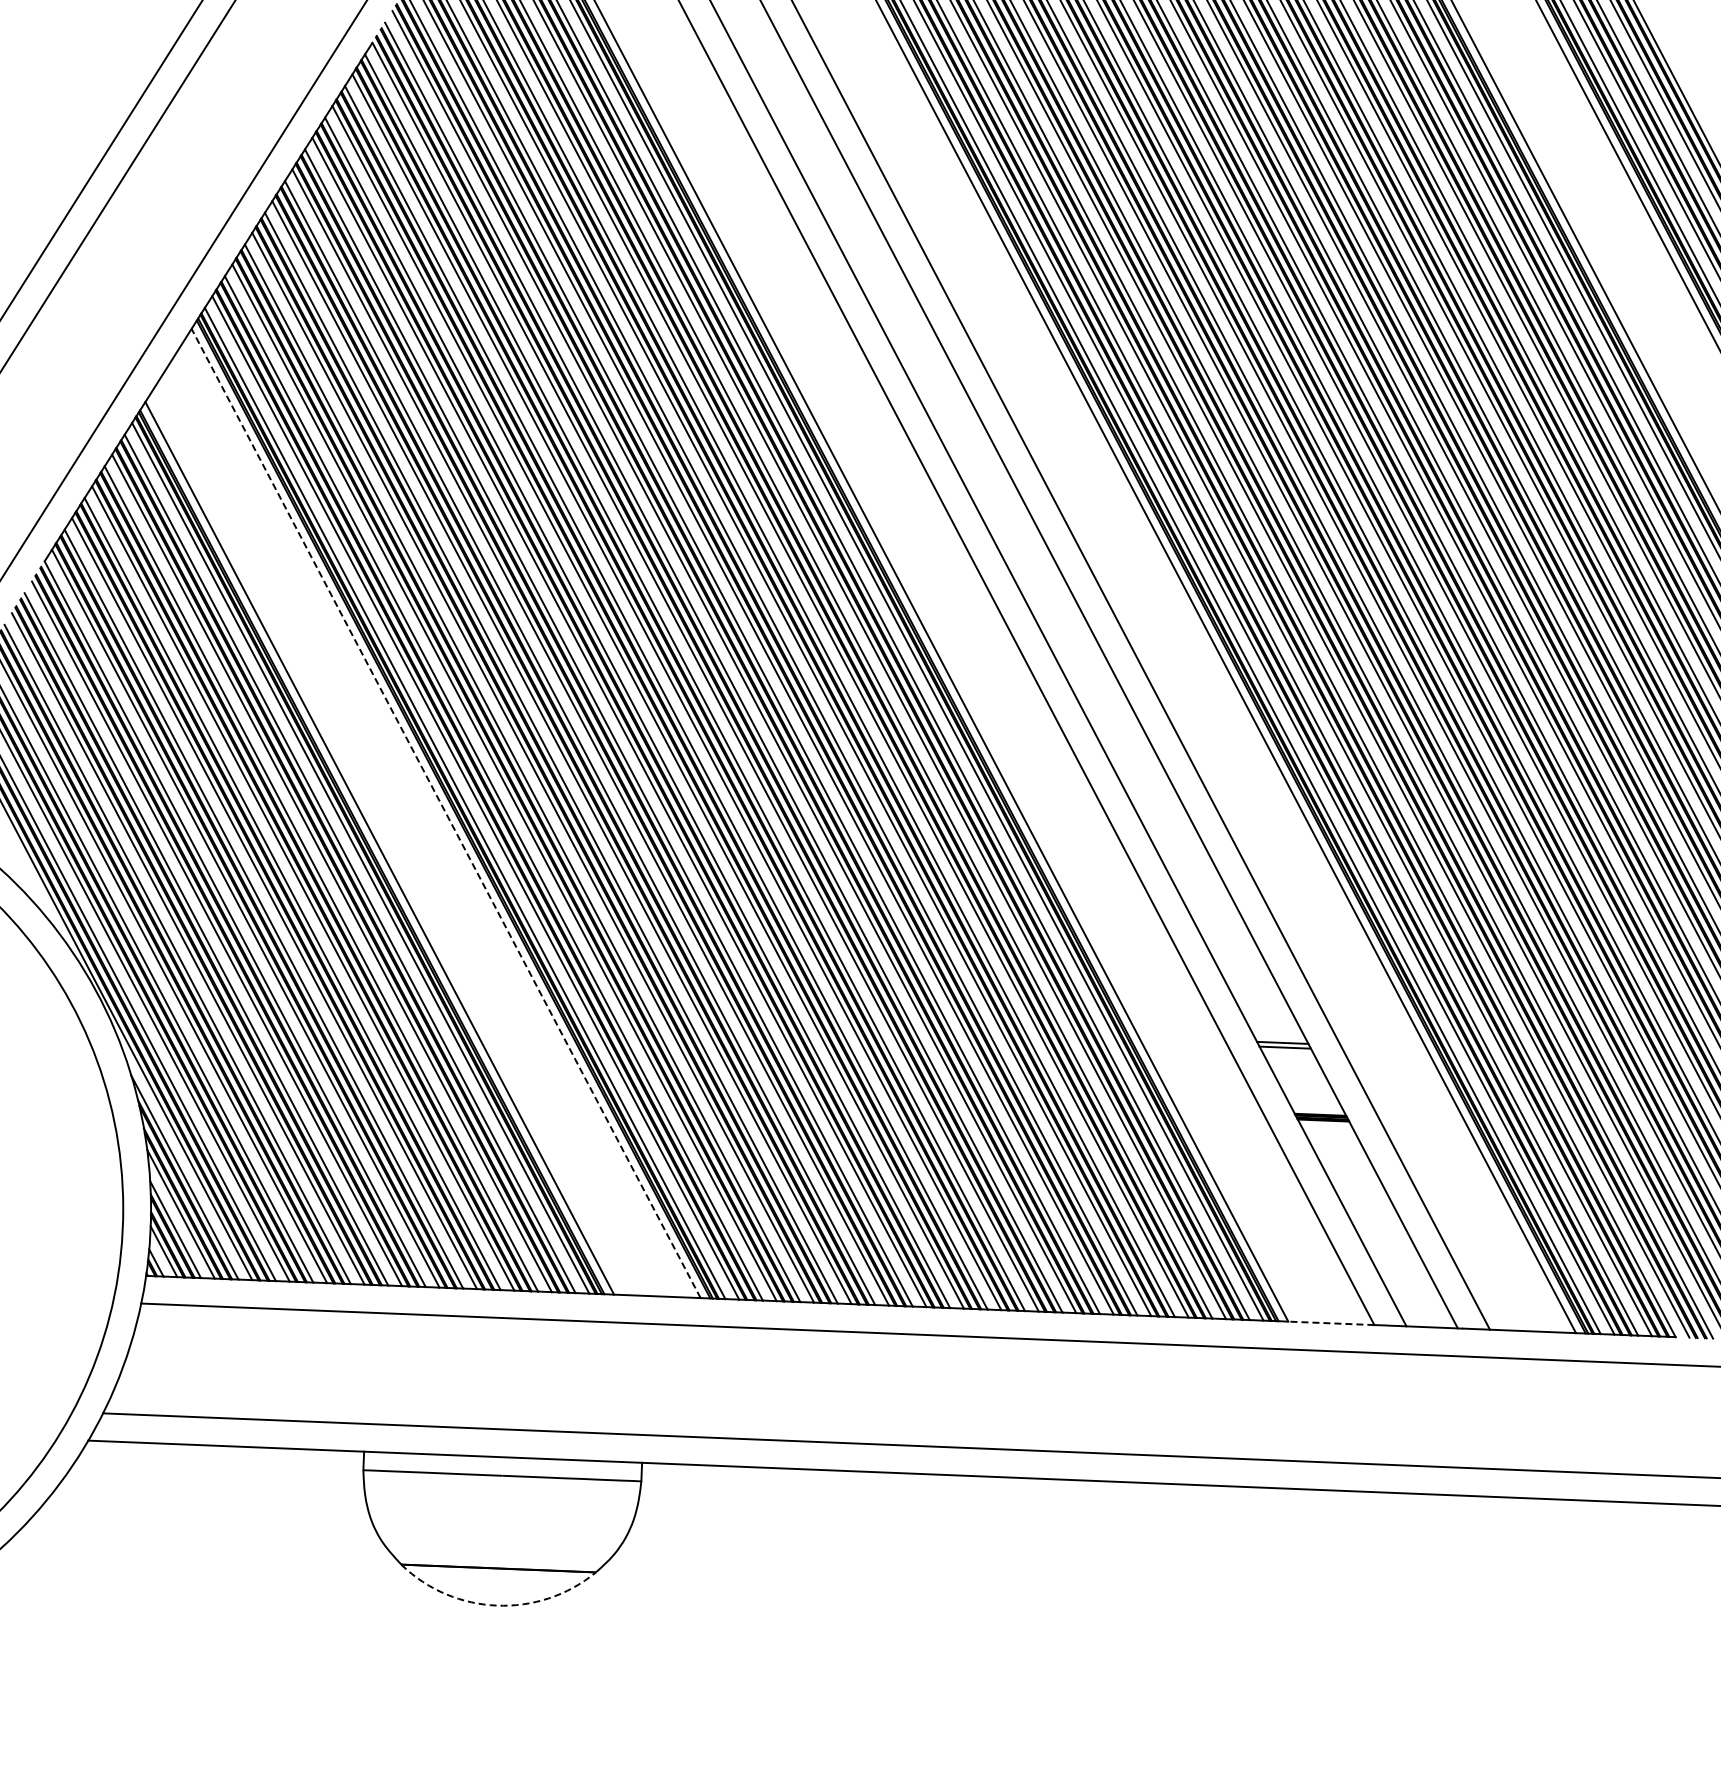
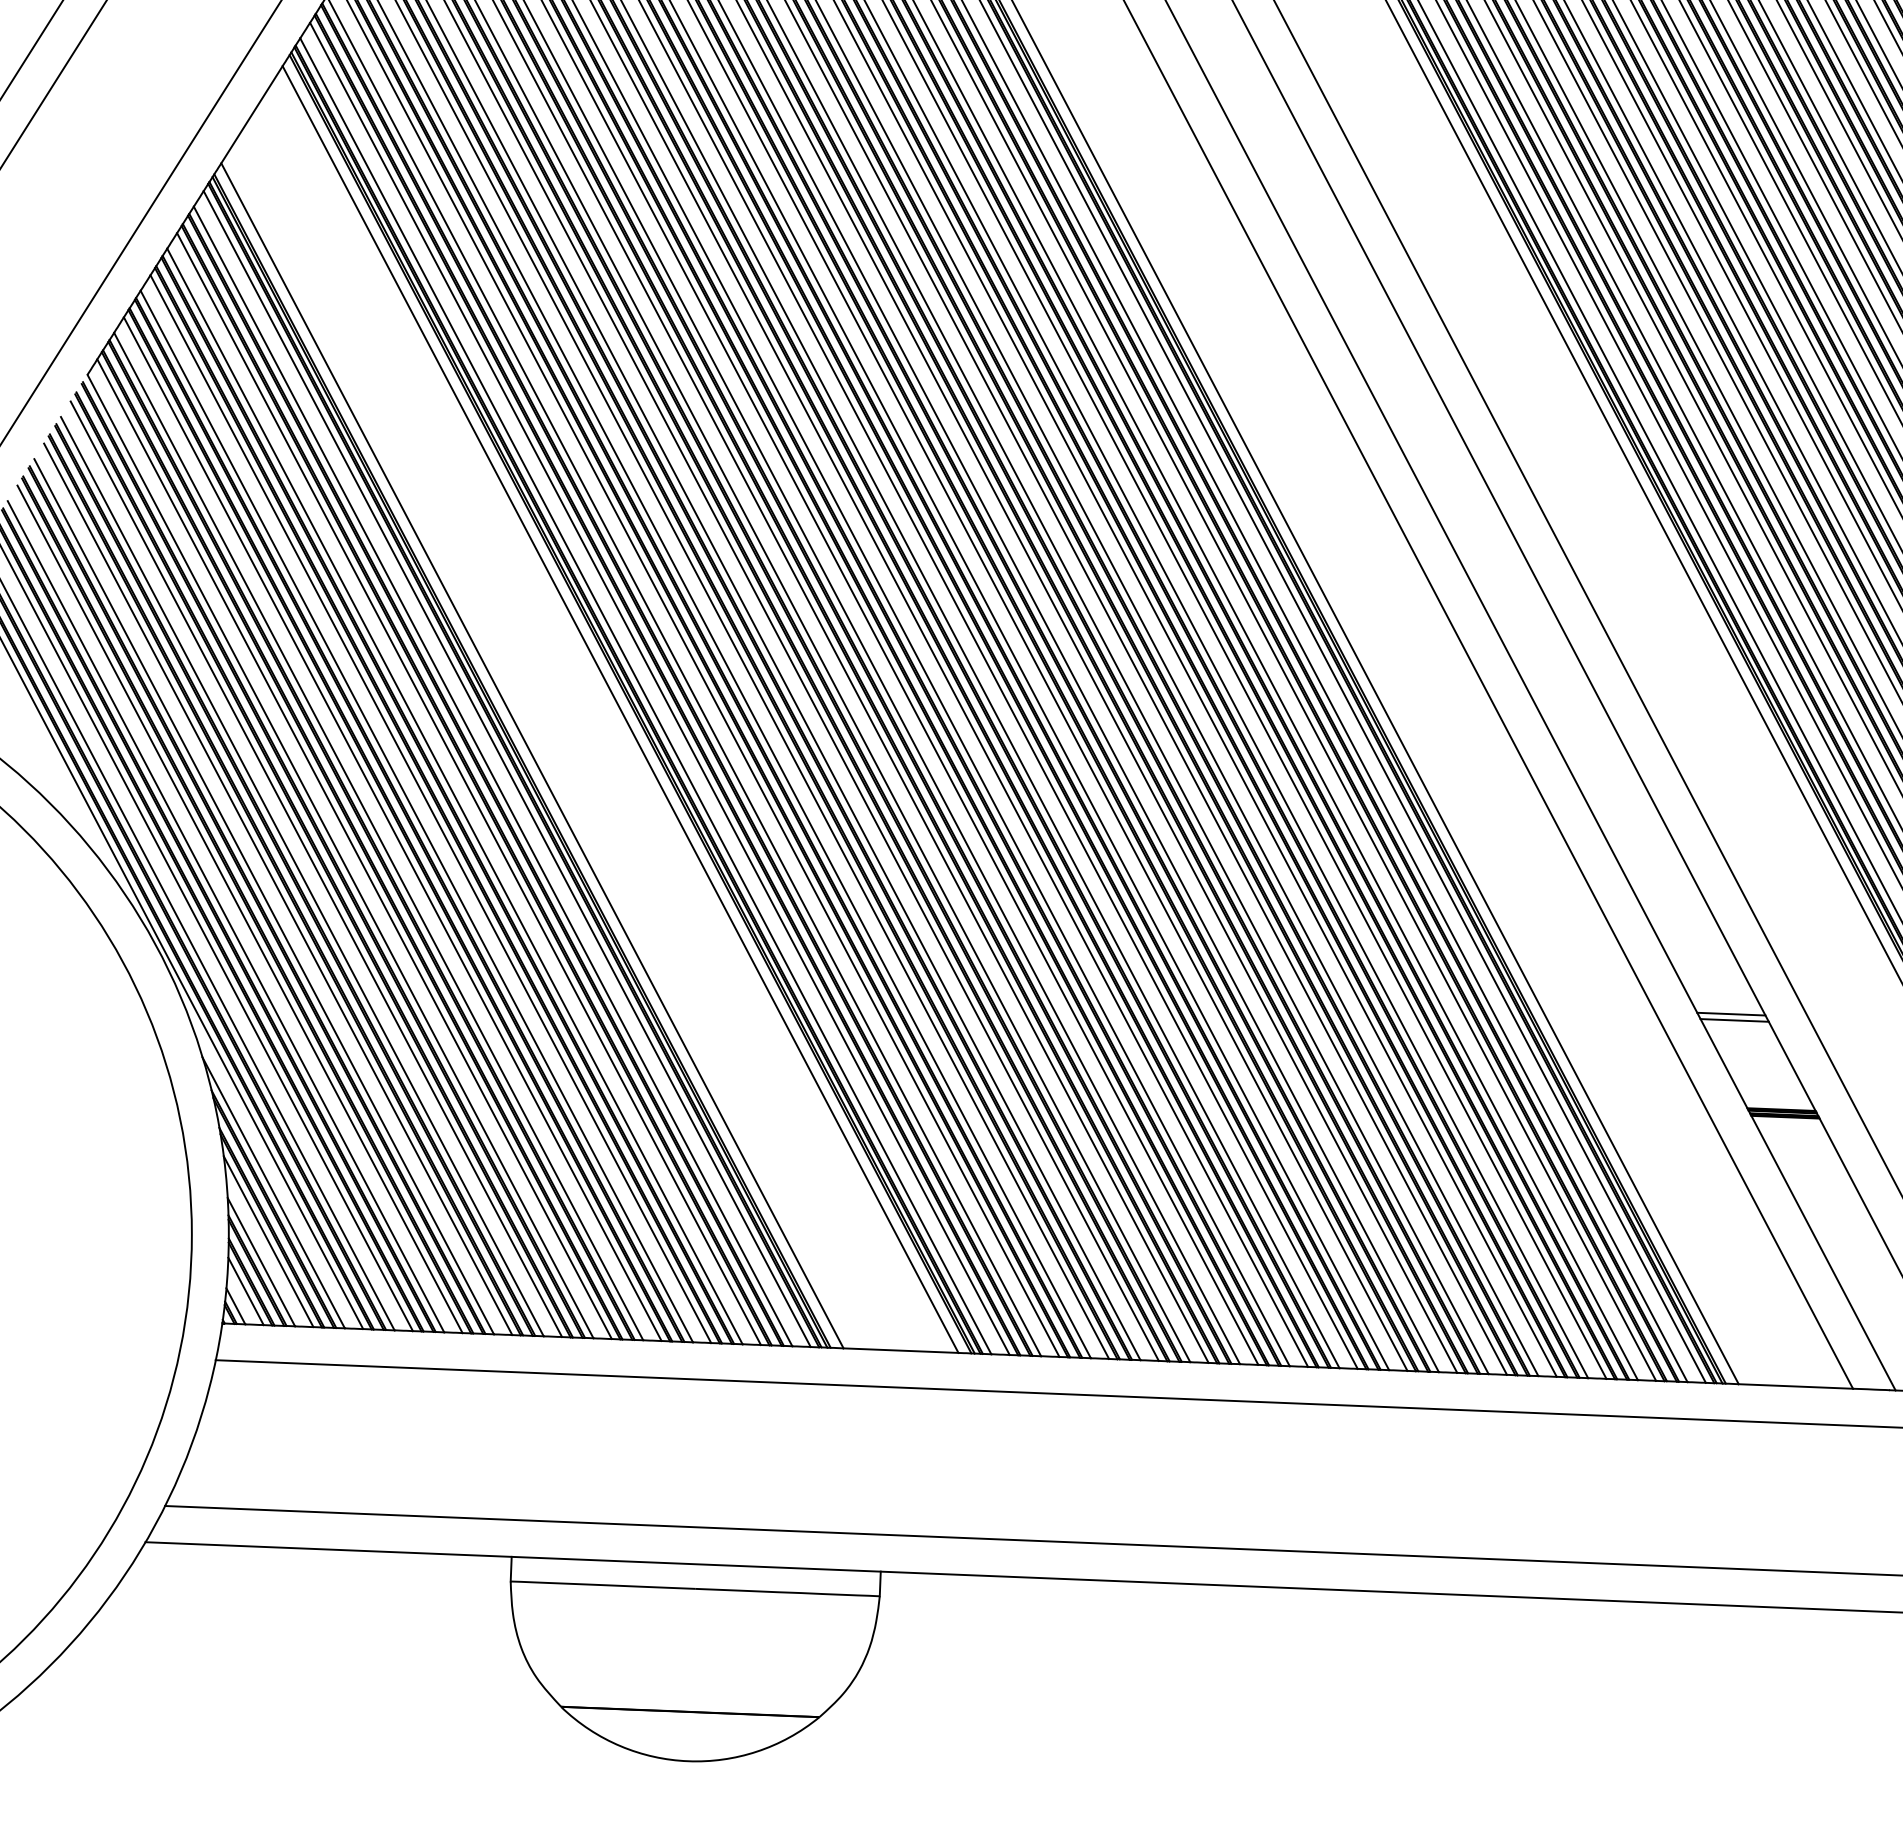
line: (445, 813) -> (619, 709), dashed -> solid
line: (1330, 1323) -> (1794, 1386), dashed -> solid
arc: (497, 1605) -> (688, 1761), dashed -> solid

